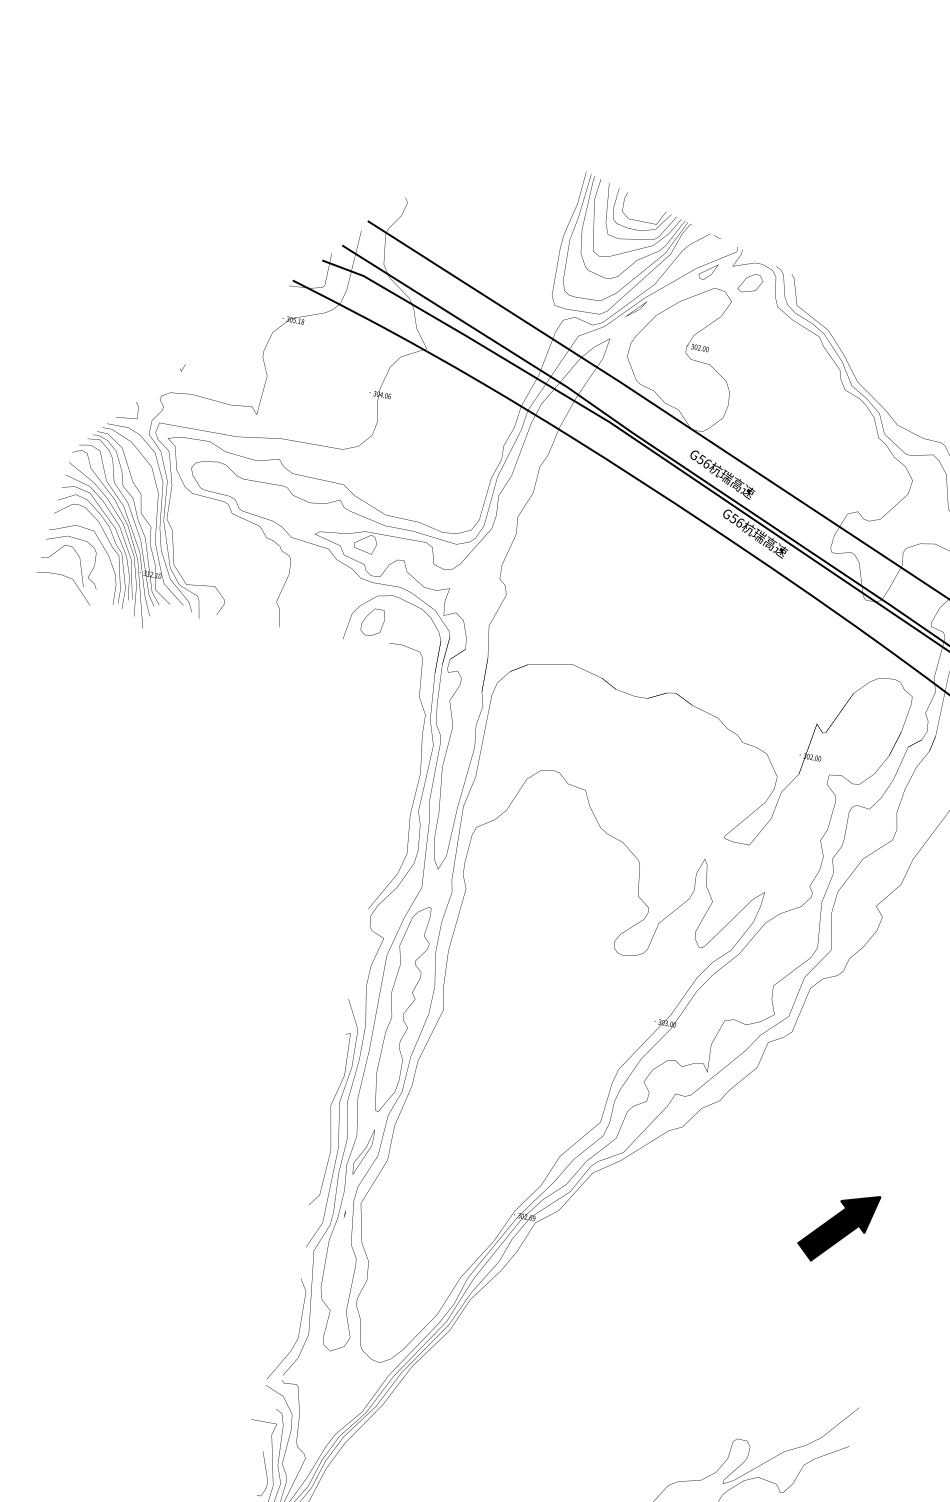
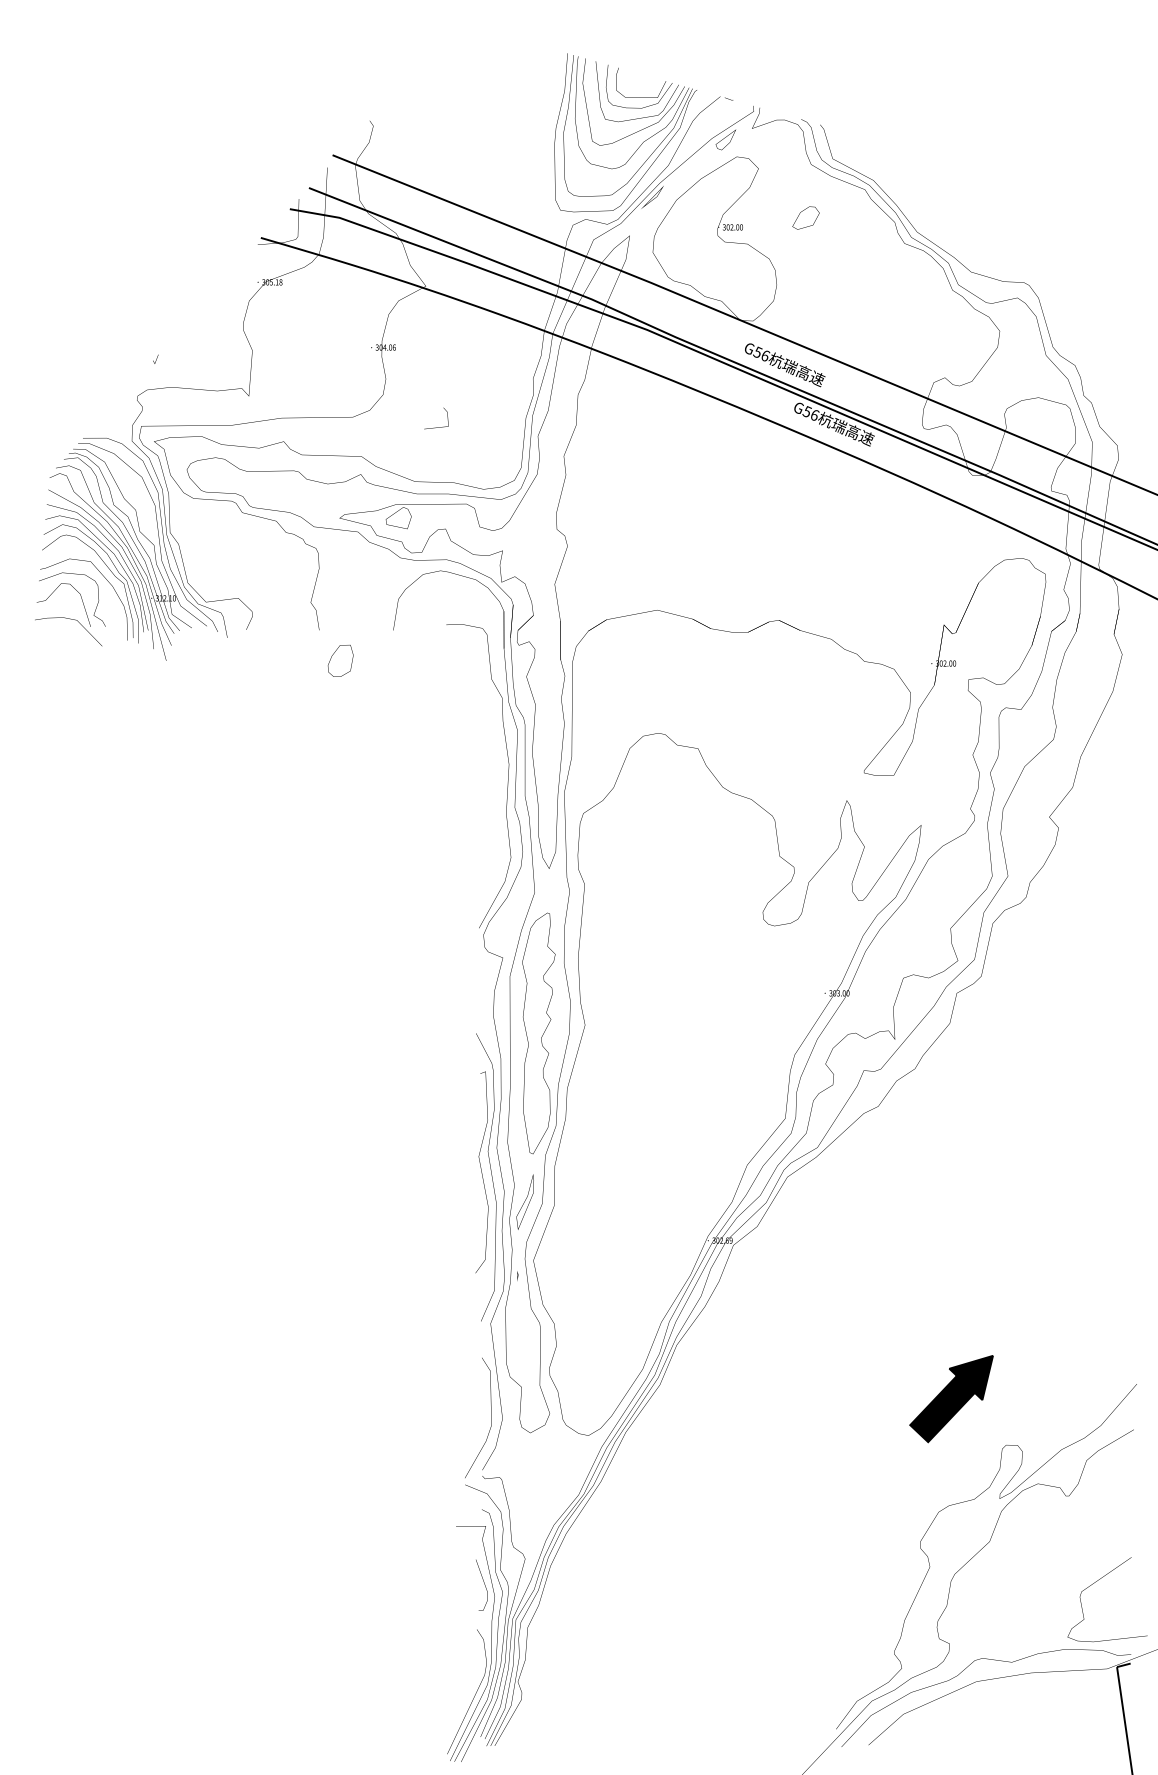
part: (750, 282) -> (805, 217), moved
part: (126, 417) -> (436, 427), moved
part: (372, 621) -> (340, 660), moved
part: (837, 1227) -> (951, 1399), moved

